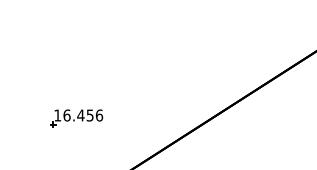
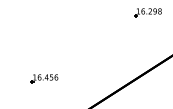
part: (76, 117) -> (44, 78), moved

